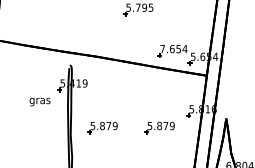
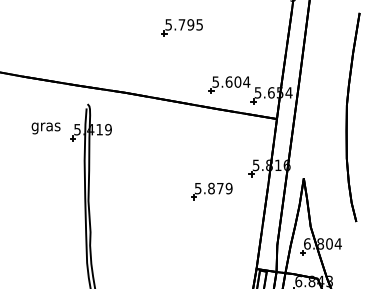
text: (170, 48) -> (226, 81), 7.654 -> 5.604
text: (39, 102) -> (45, 128), moved
part: (102, 128) -> (132, 191), removed

